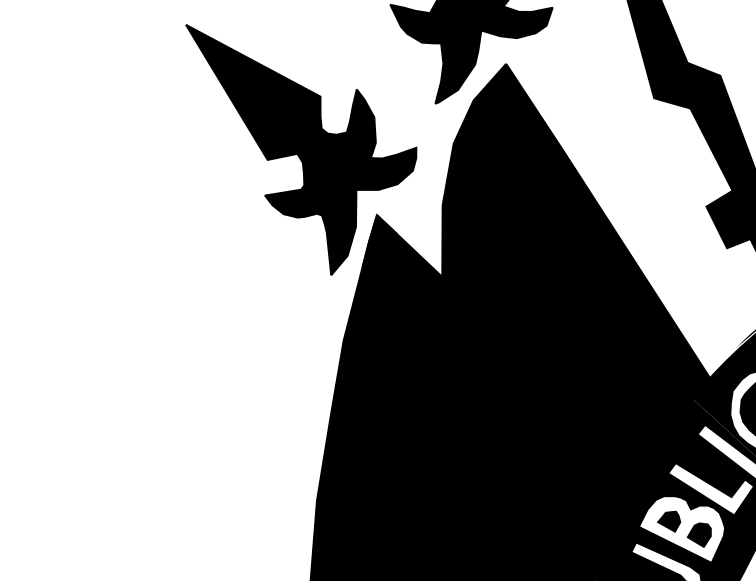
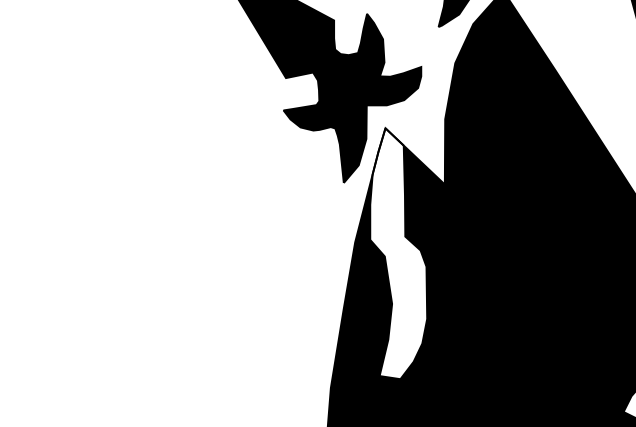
fill: (391, 352) -> (398, 253), removed

